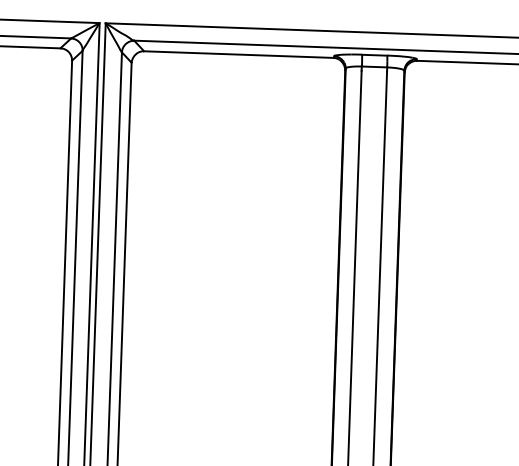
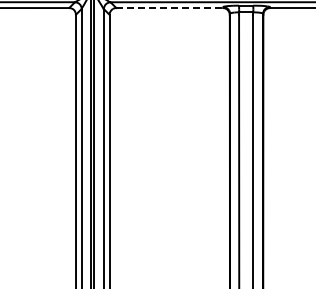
line: (240, 55) -> (170, 8), solid -> dashed

